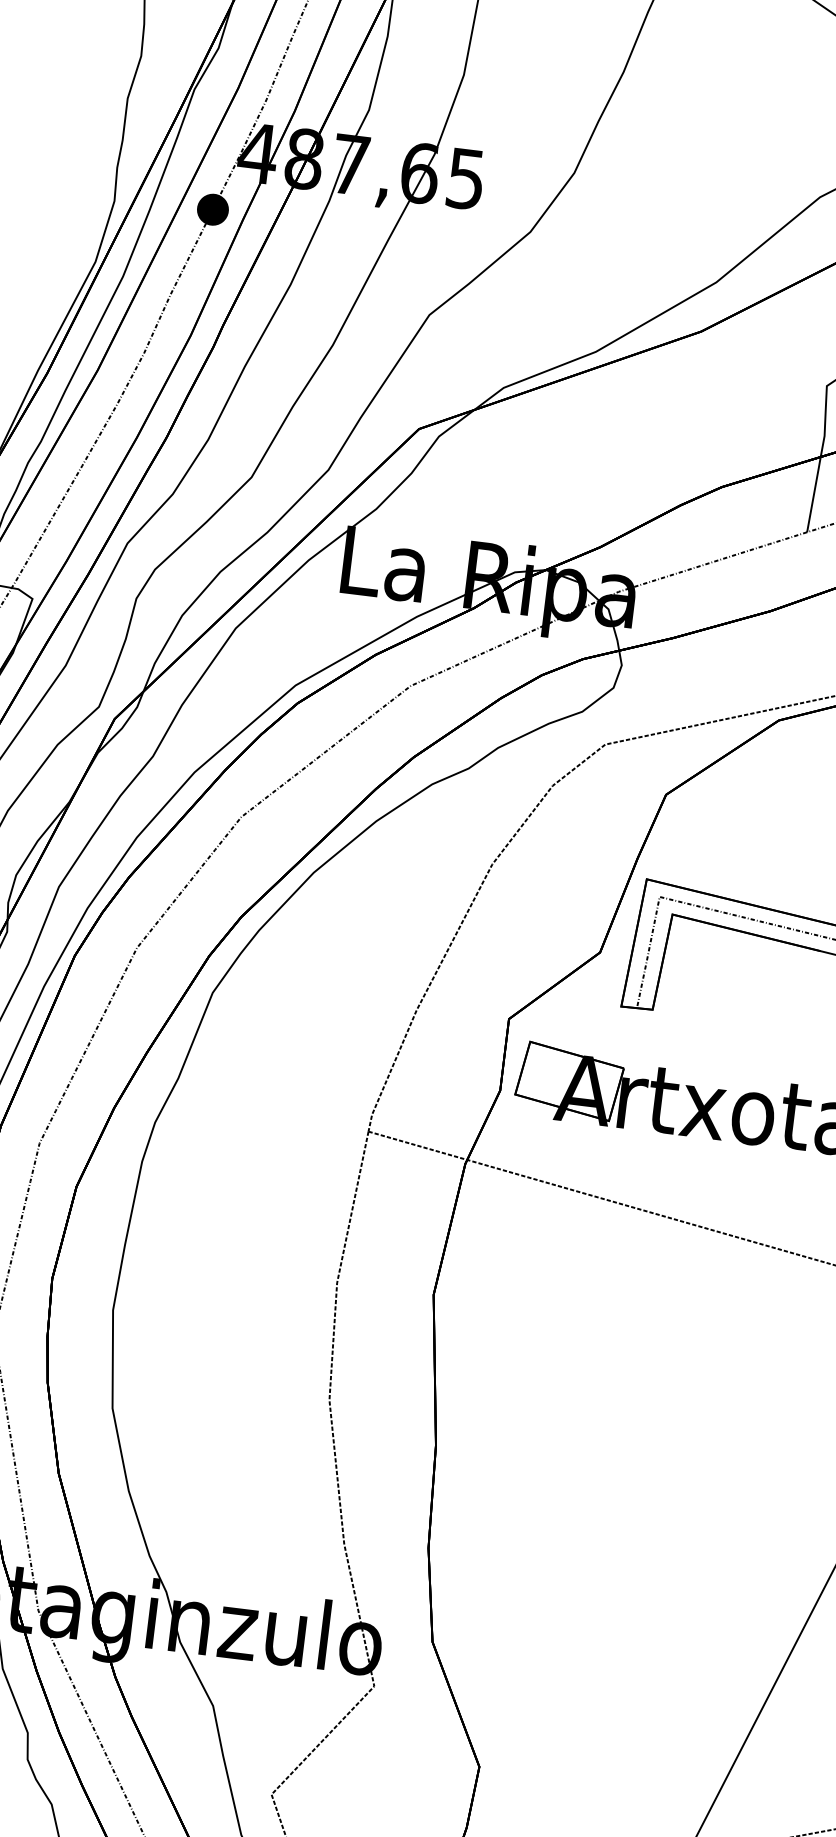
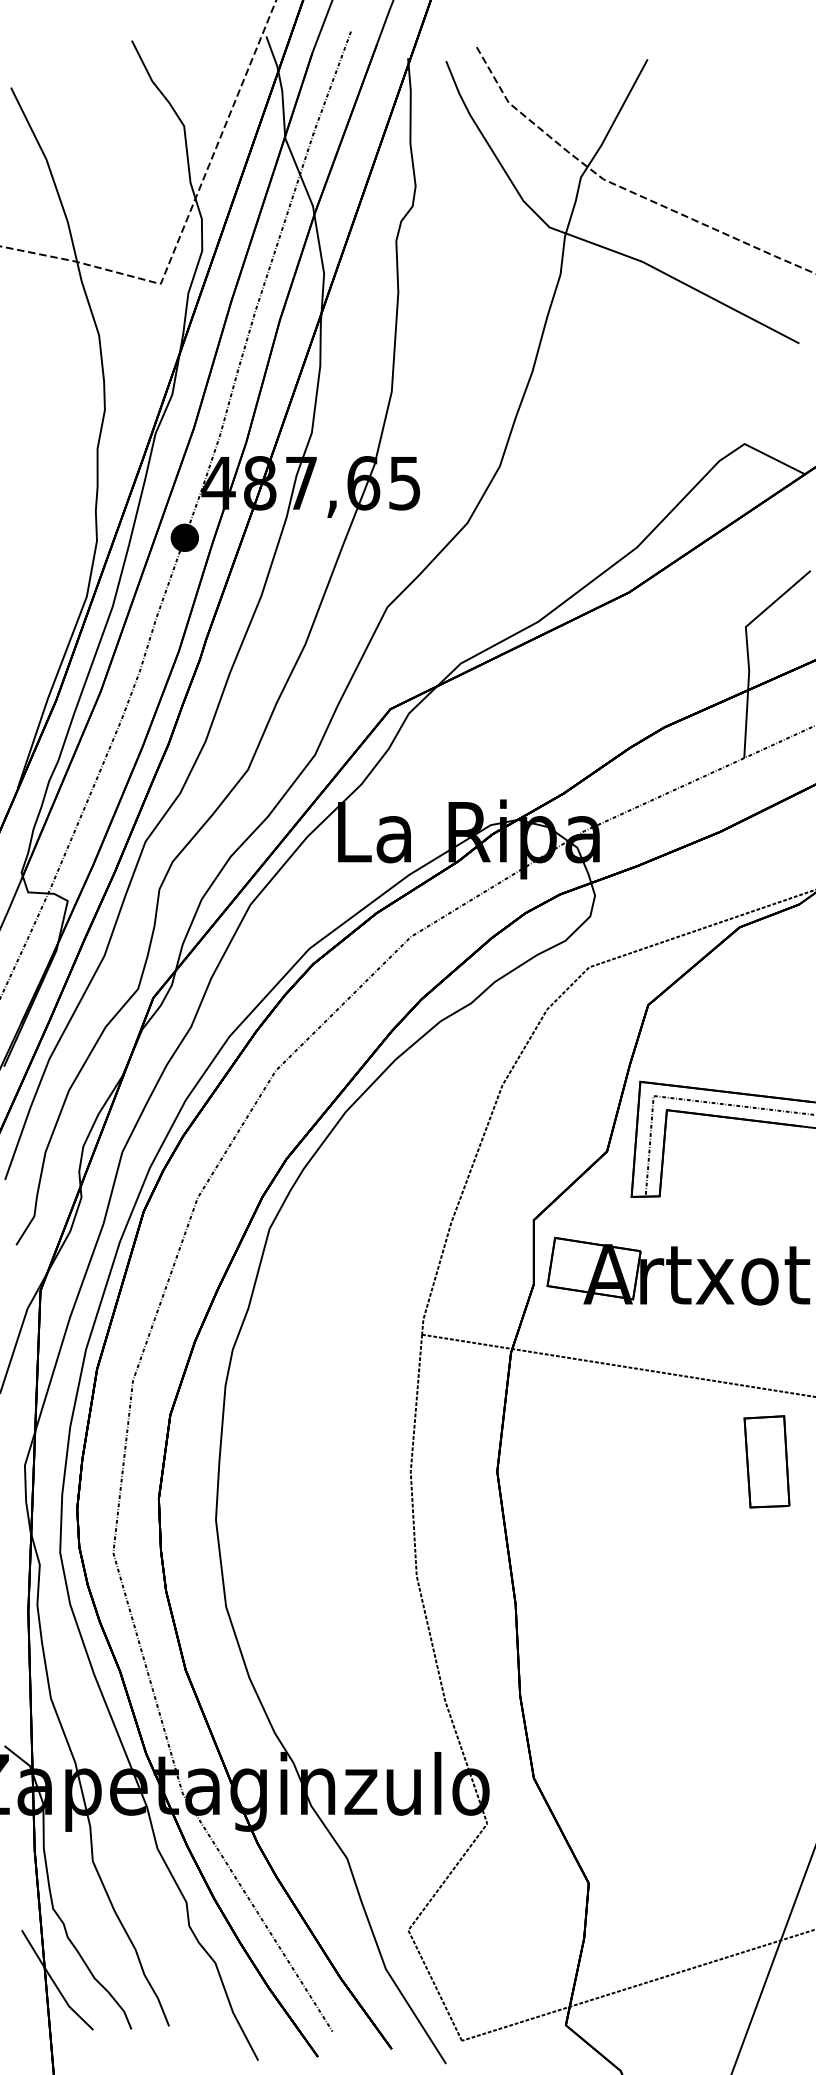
part: (735, 1320) -> (766, 1461), added

